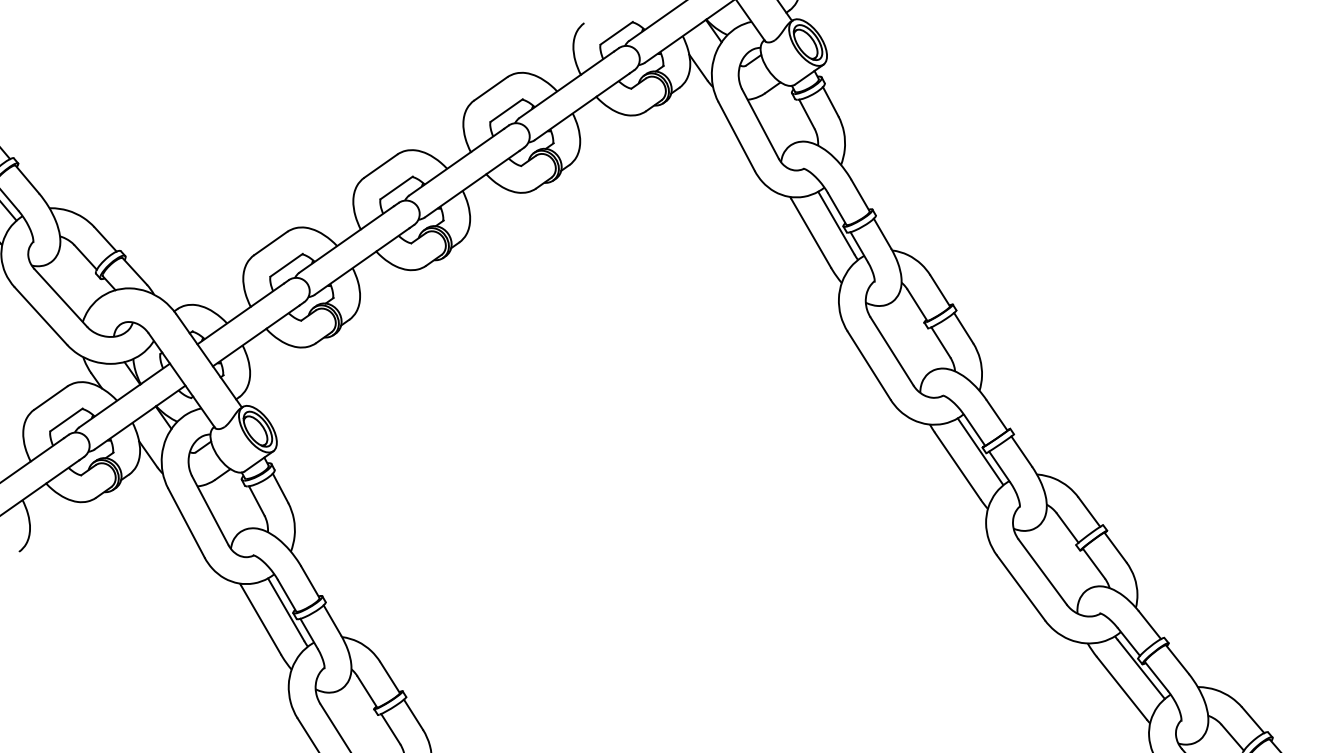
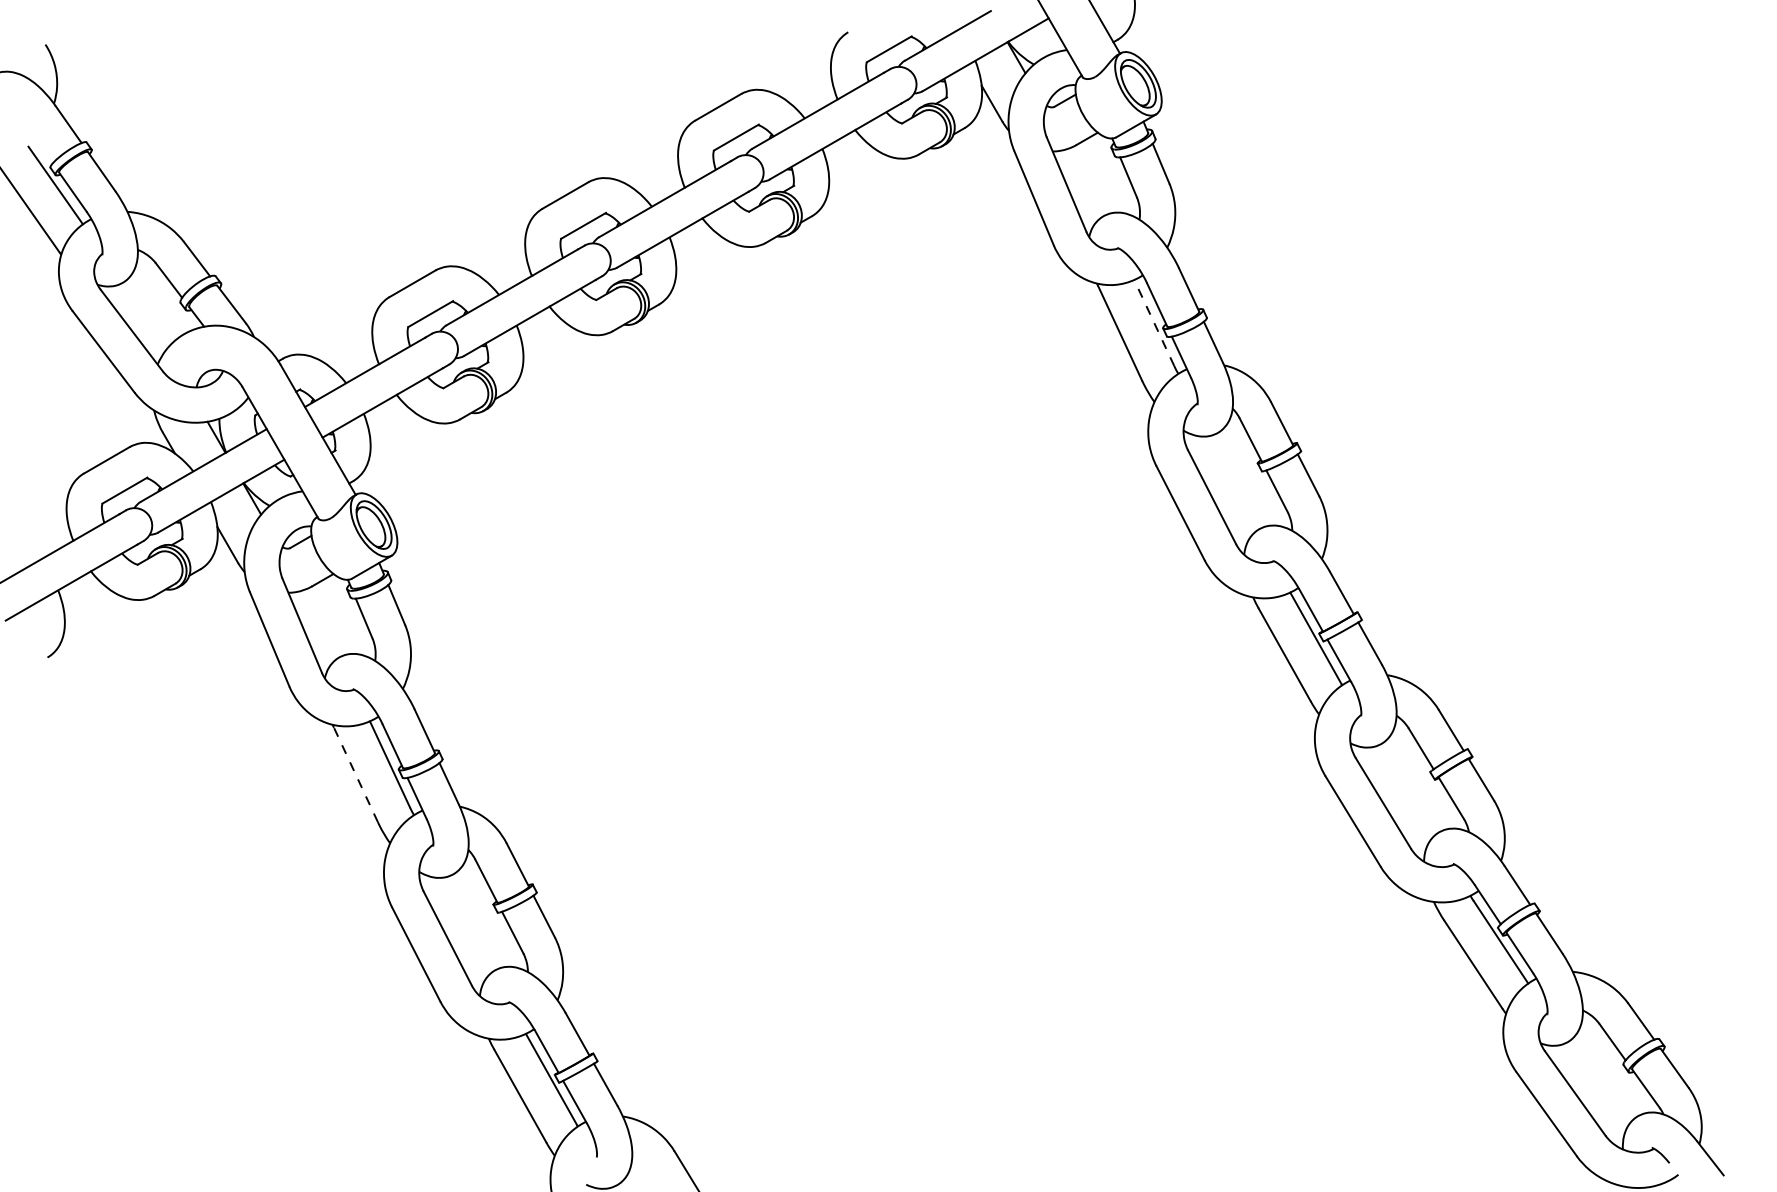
line: (836, 222) -> (1154, 322), solid -> dashed
line: (260, 619) -> (355, 774), solid -> dashed

